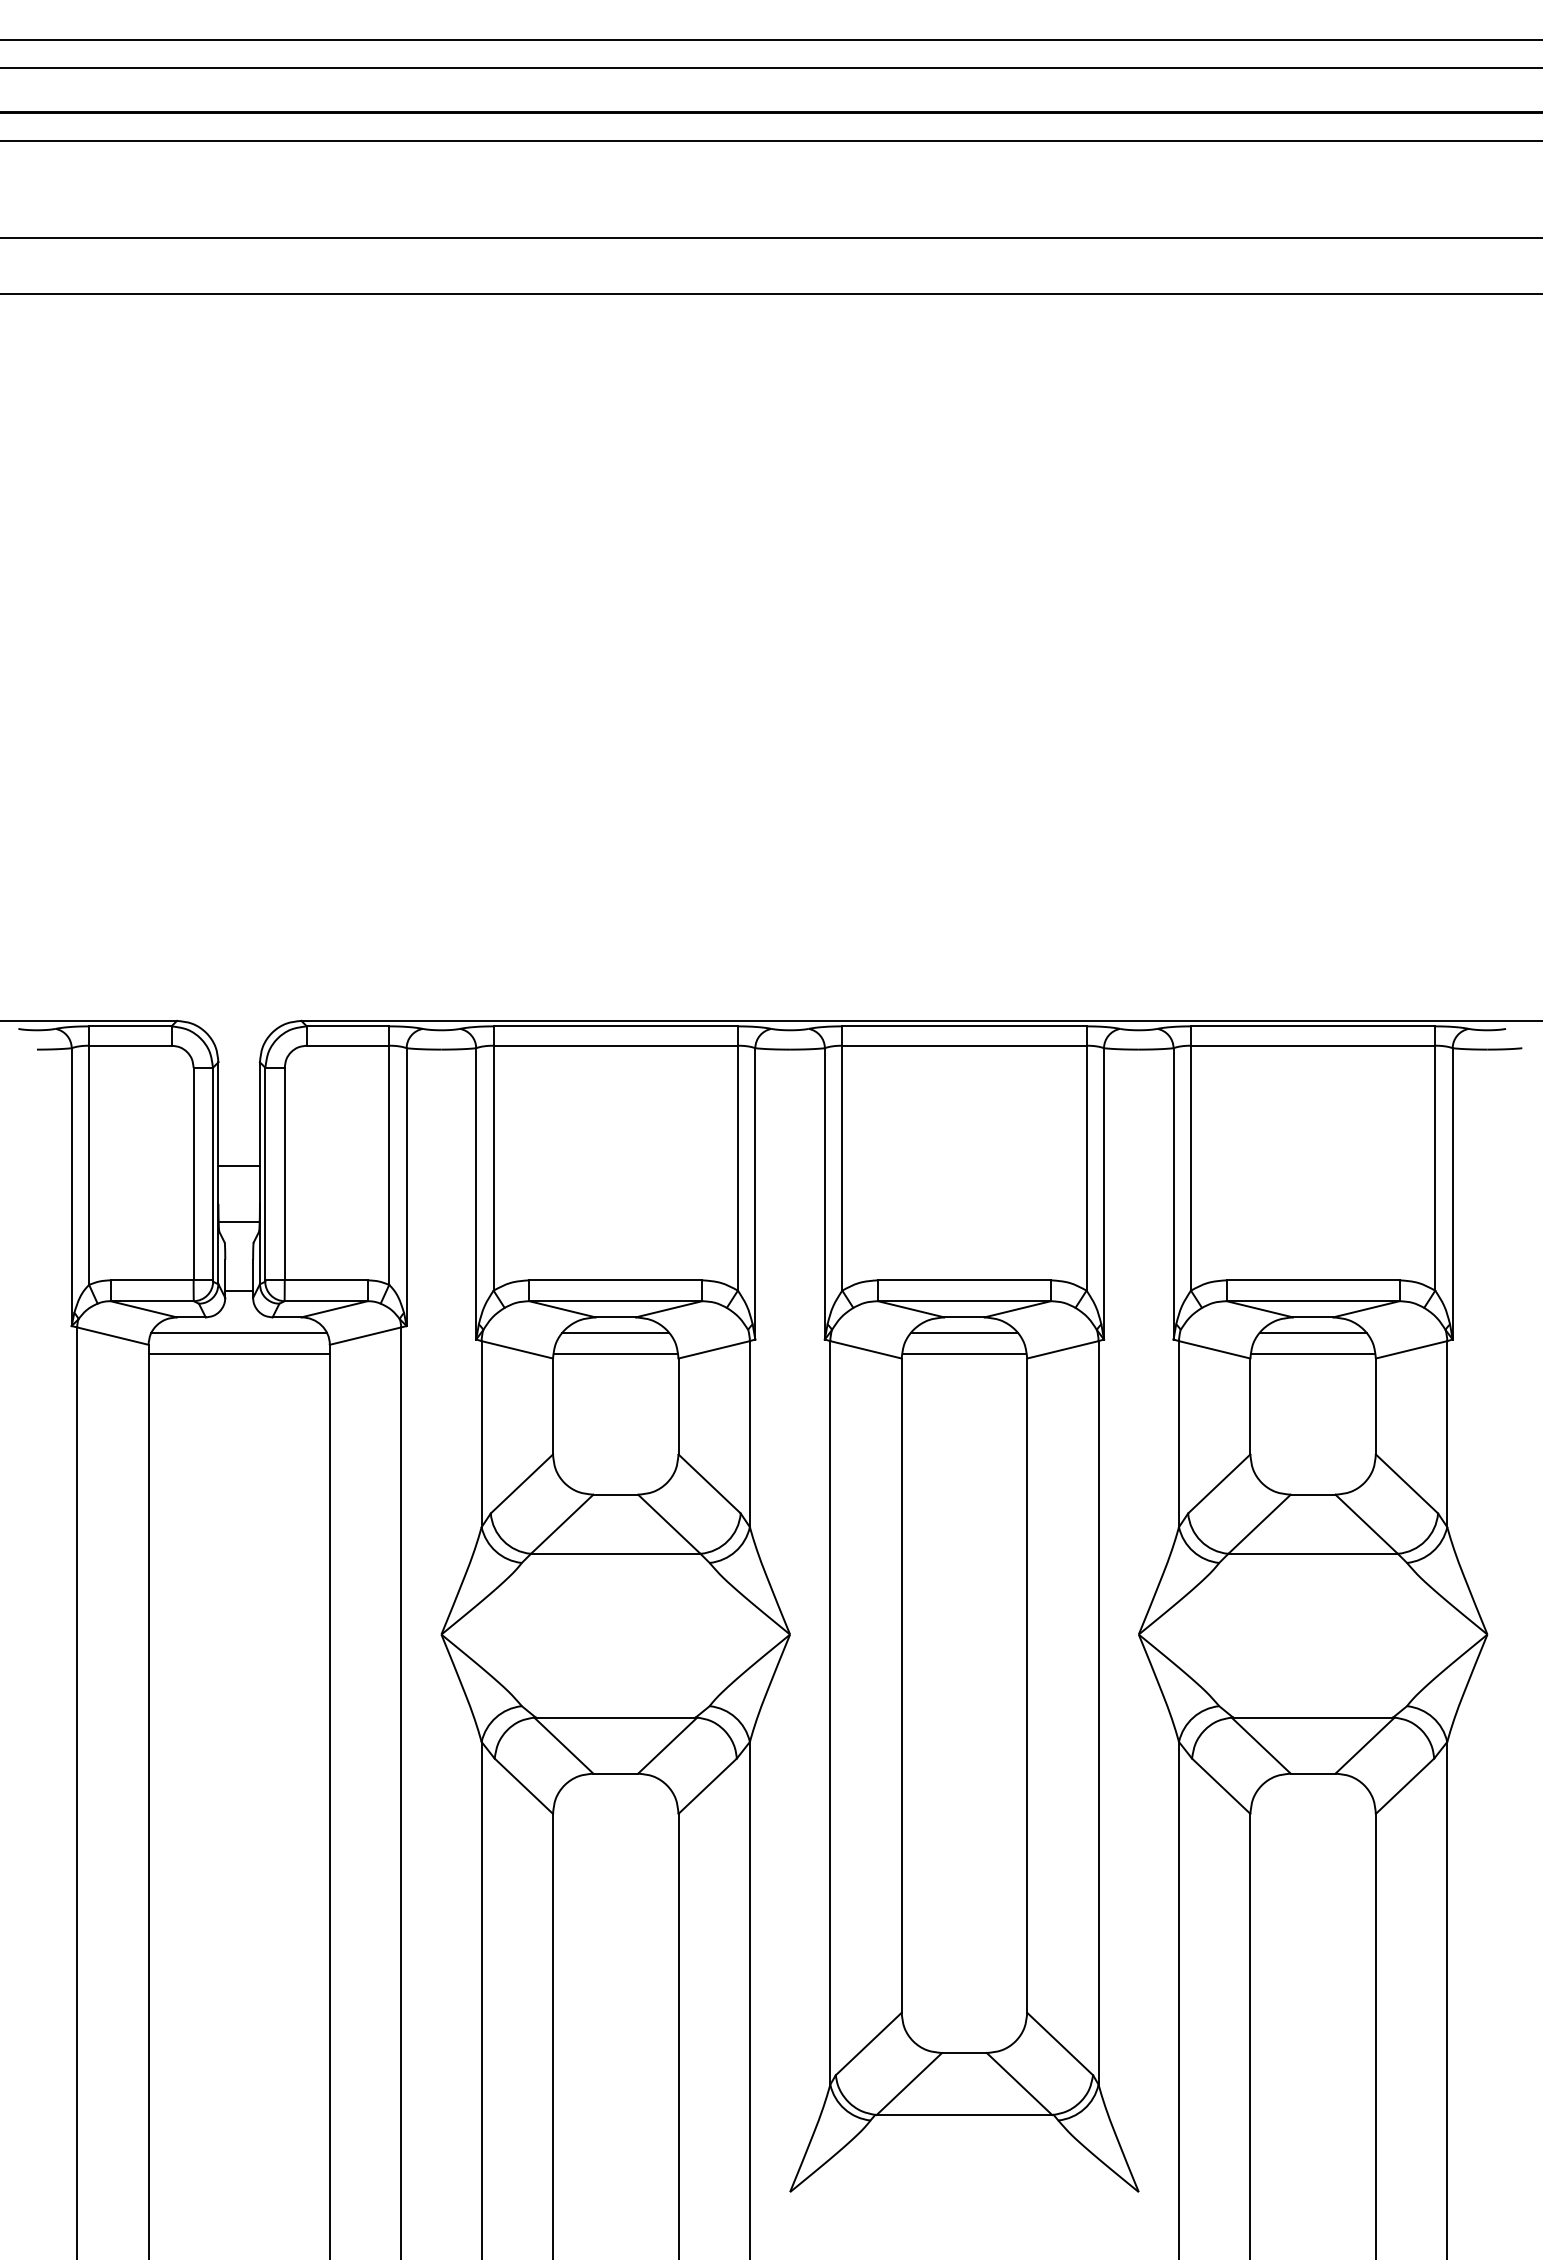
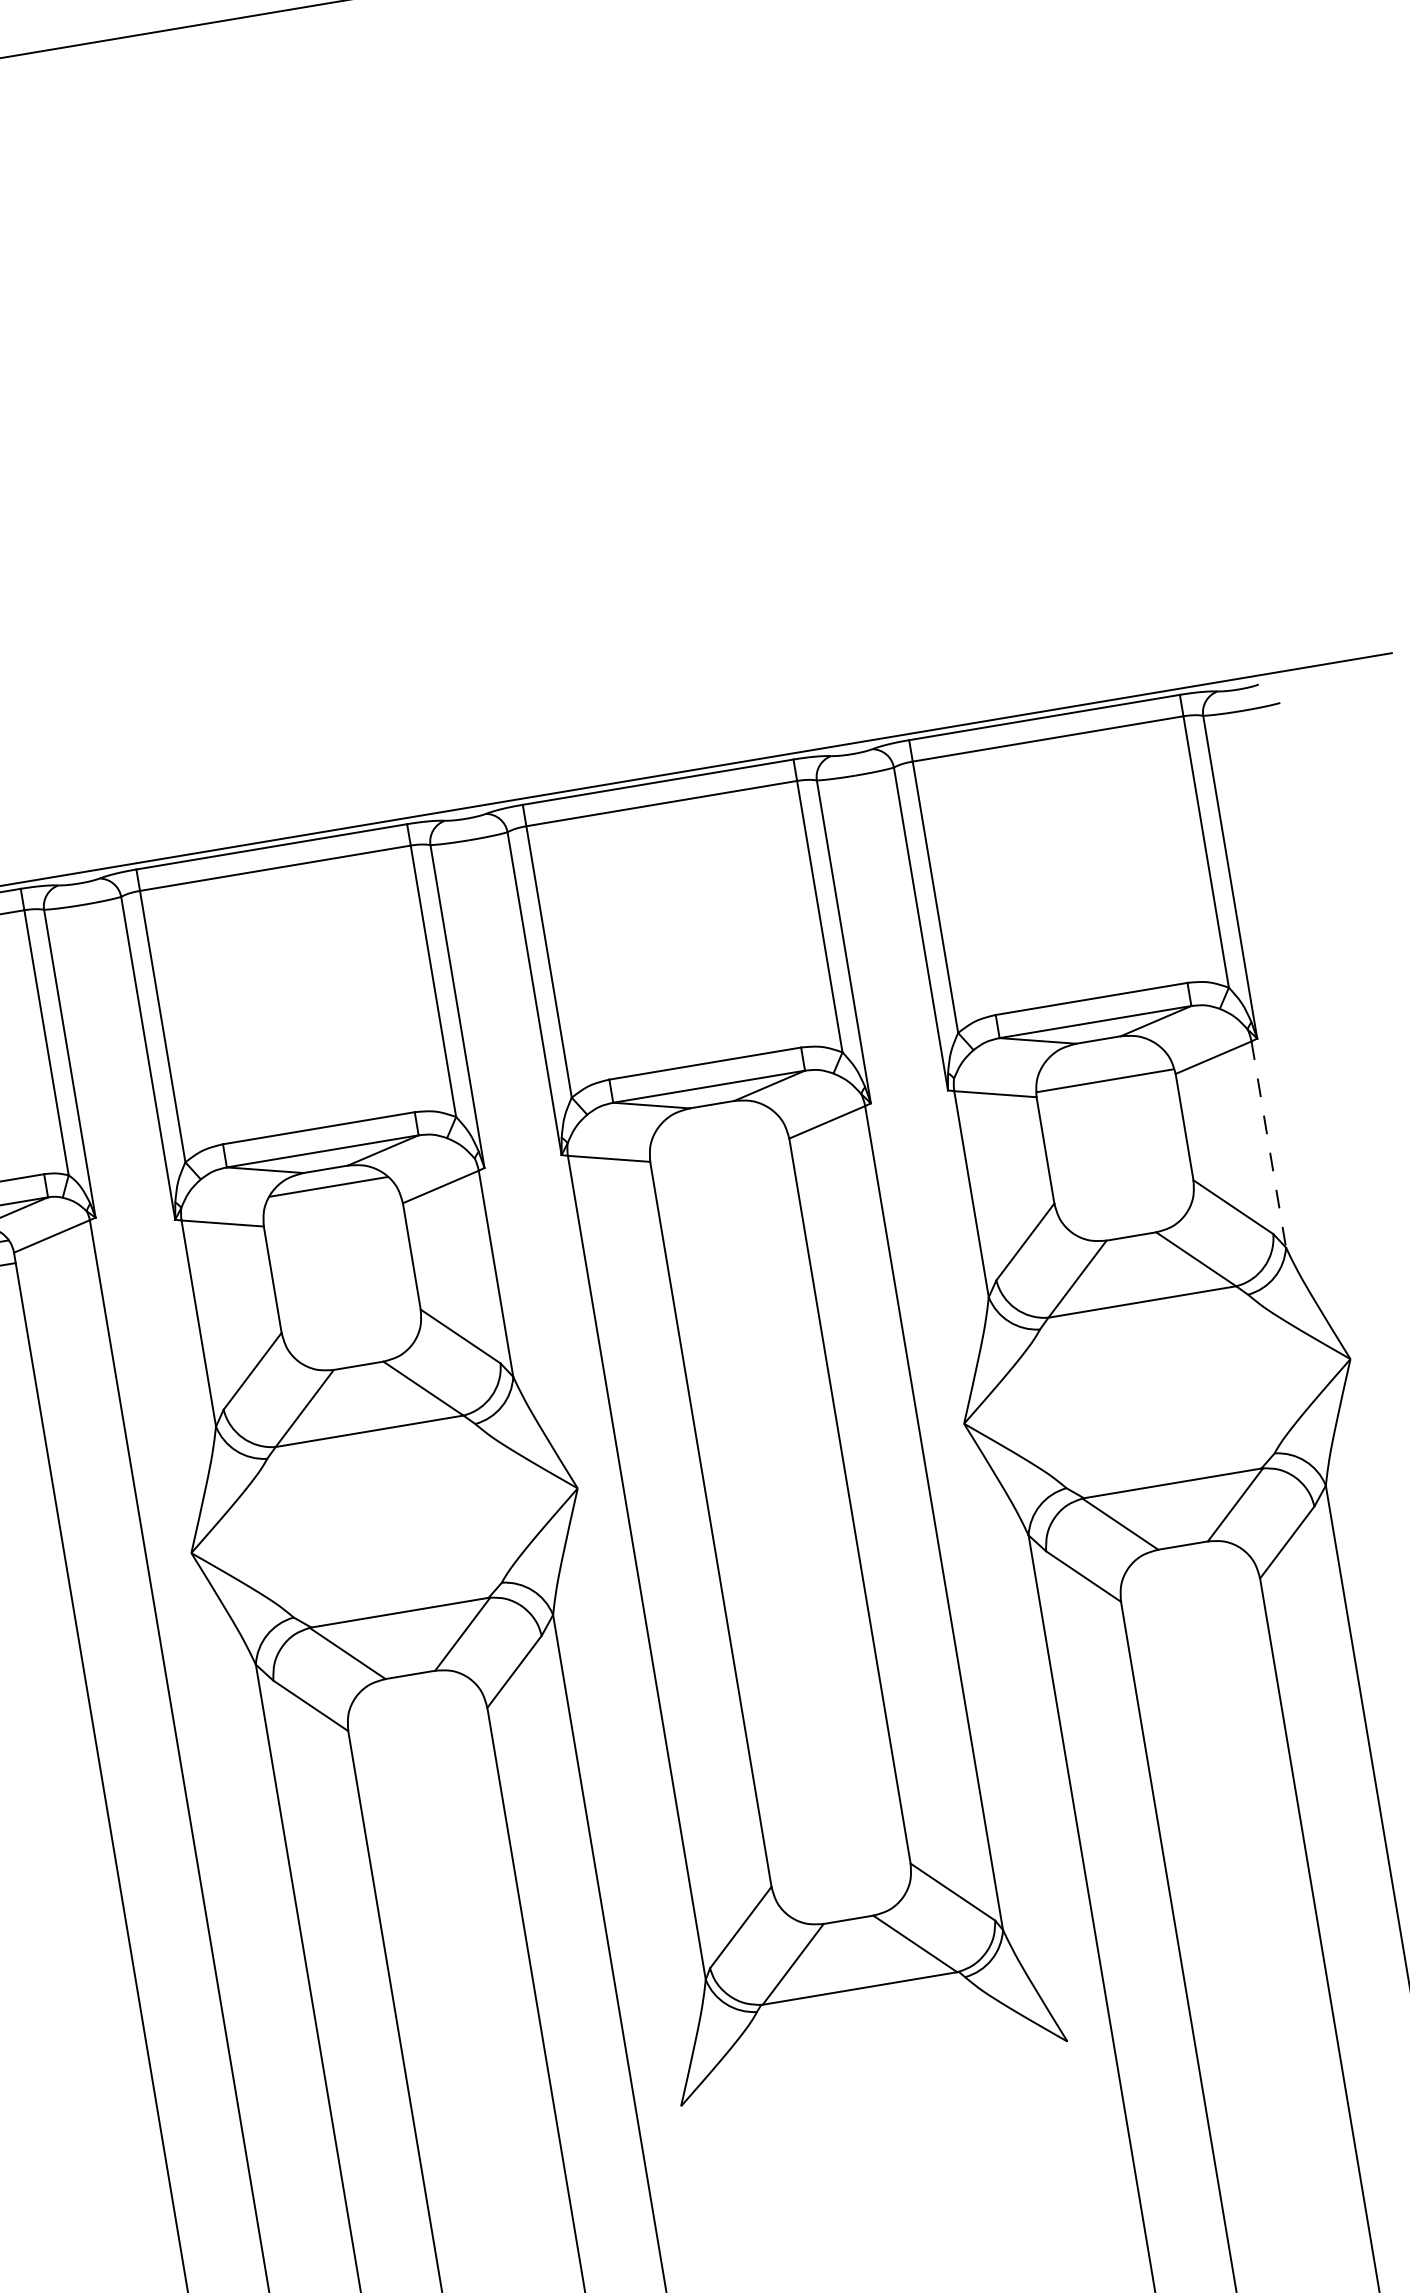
line: (964, 1333) -> (715, 1122), removed
line: (1312, 1333) -> (1100, 1057), removed
line: (615, 1354) -> (332, 1210), removed
line: (964, 1354) -> (719, 1145), removed
line: (1447, 1434) -> (1269, 1144), solid -> dashed

